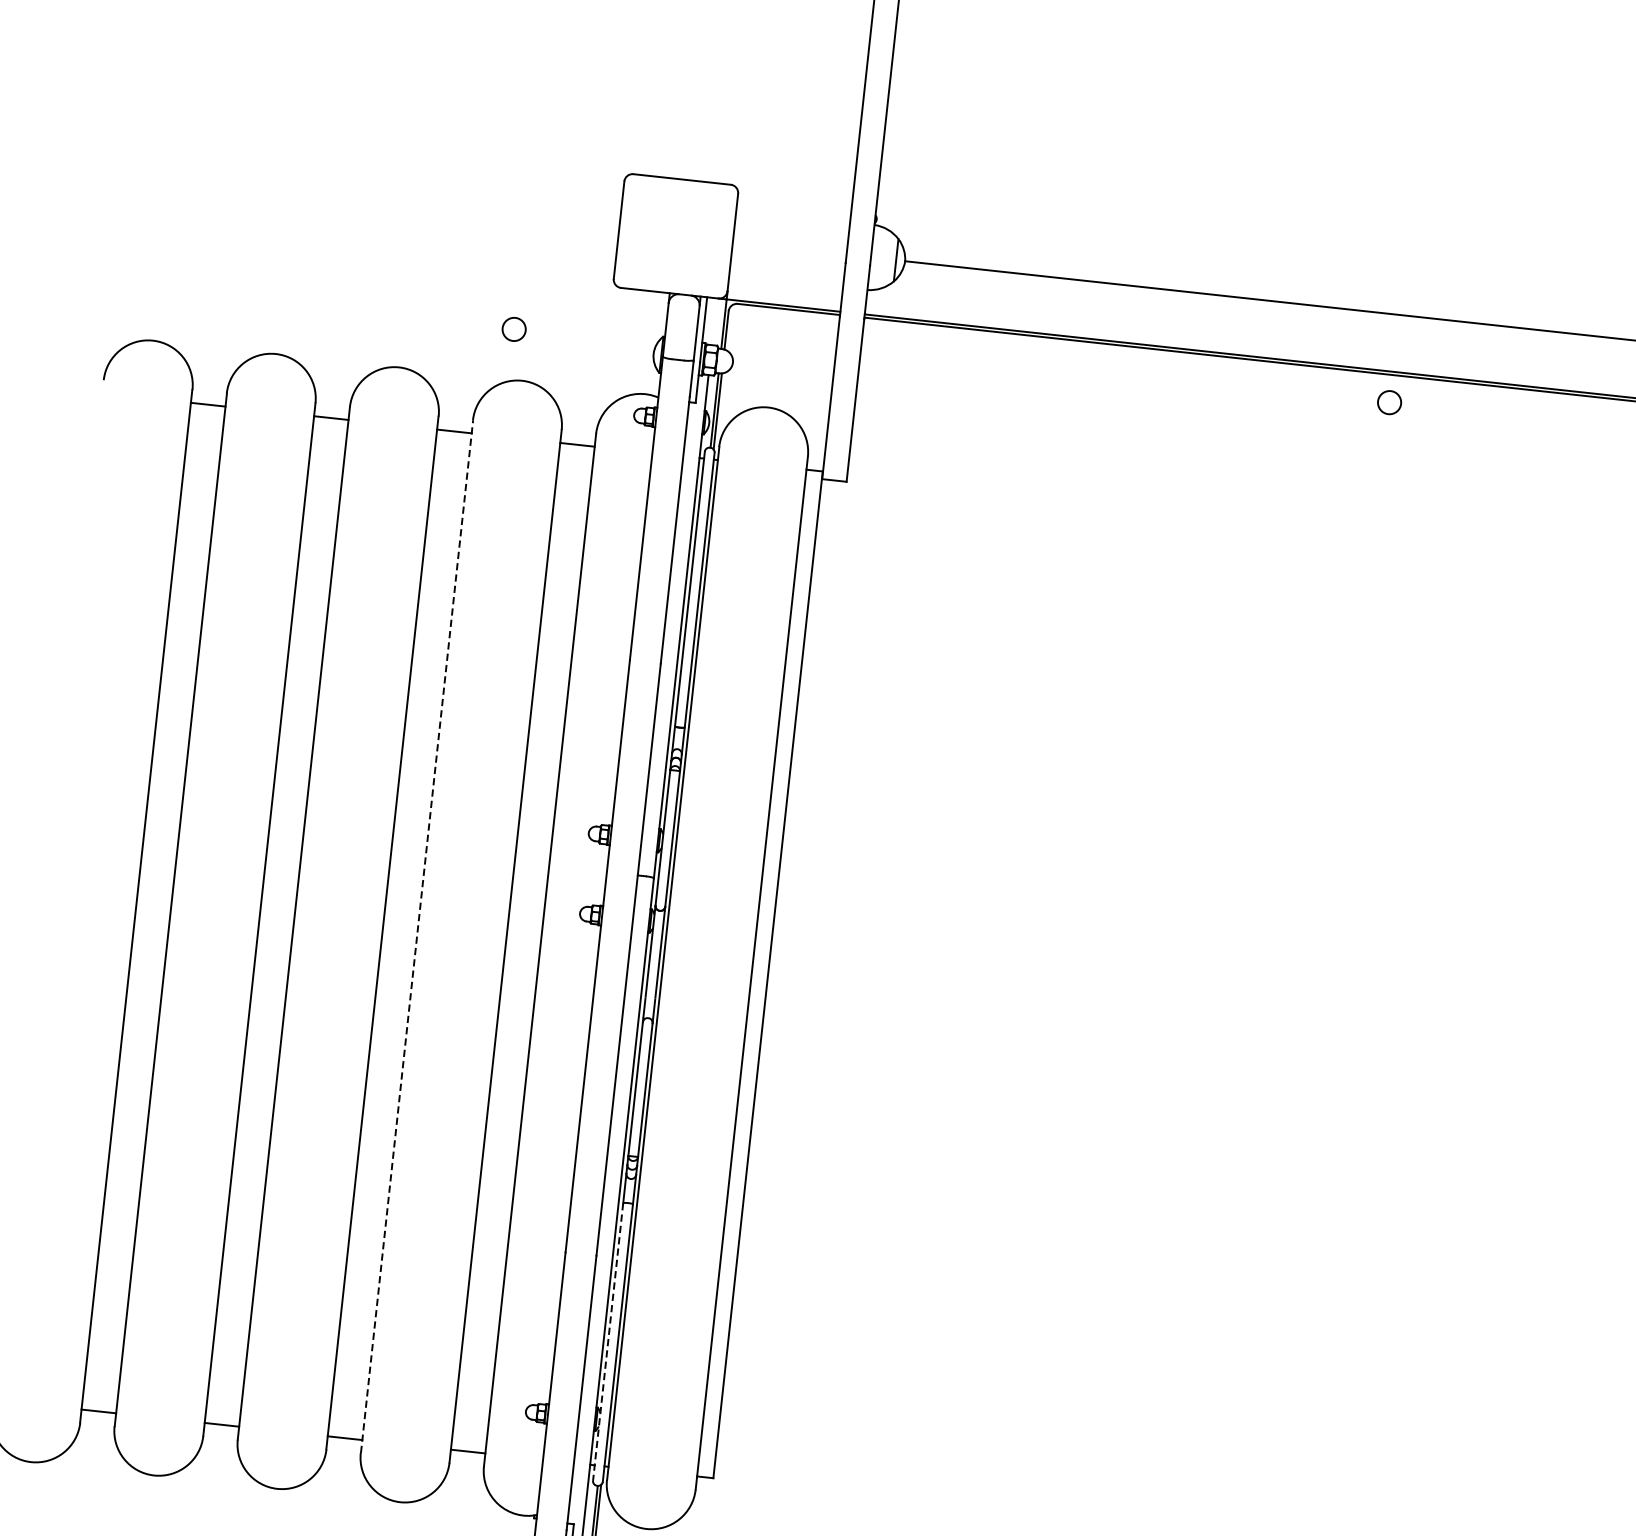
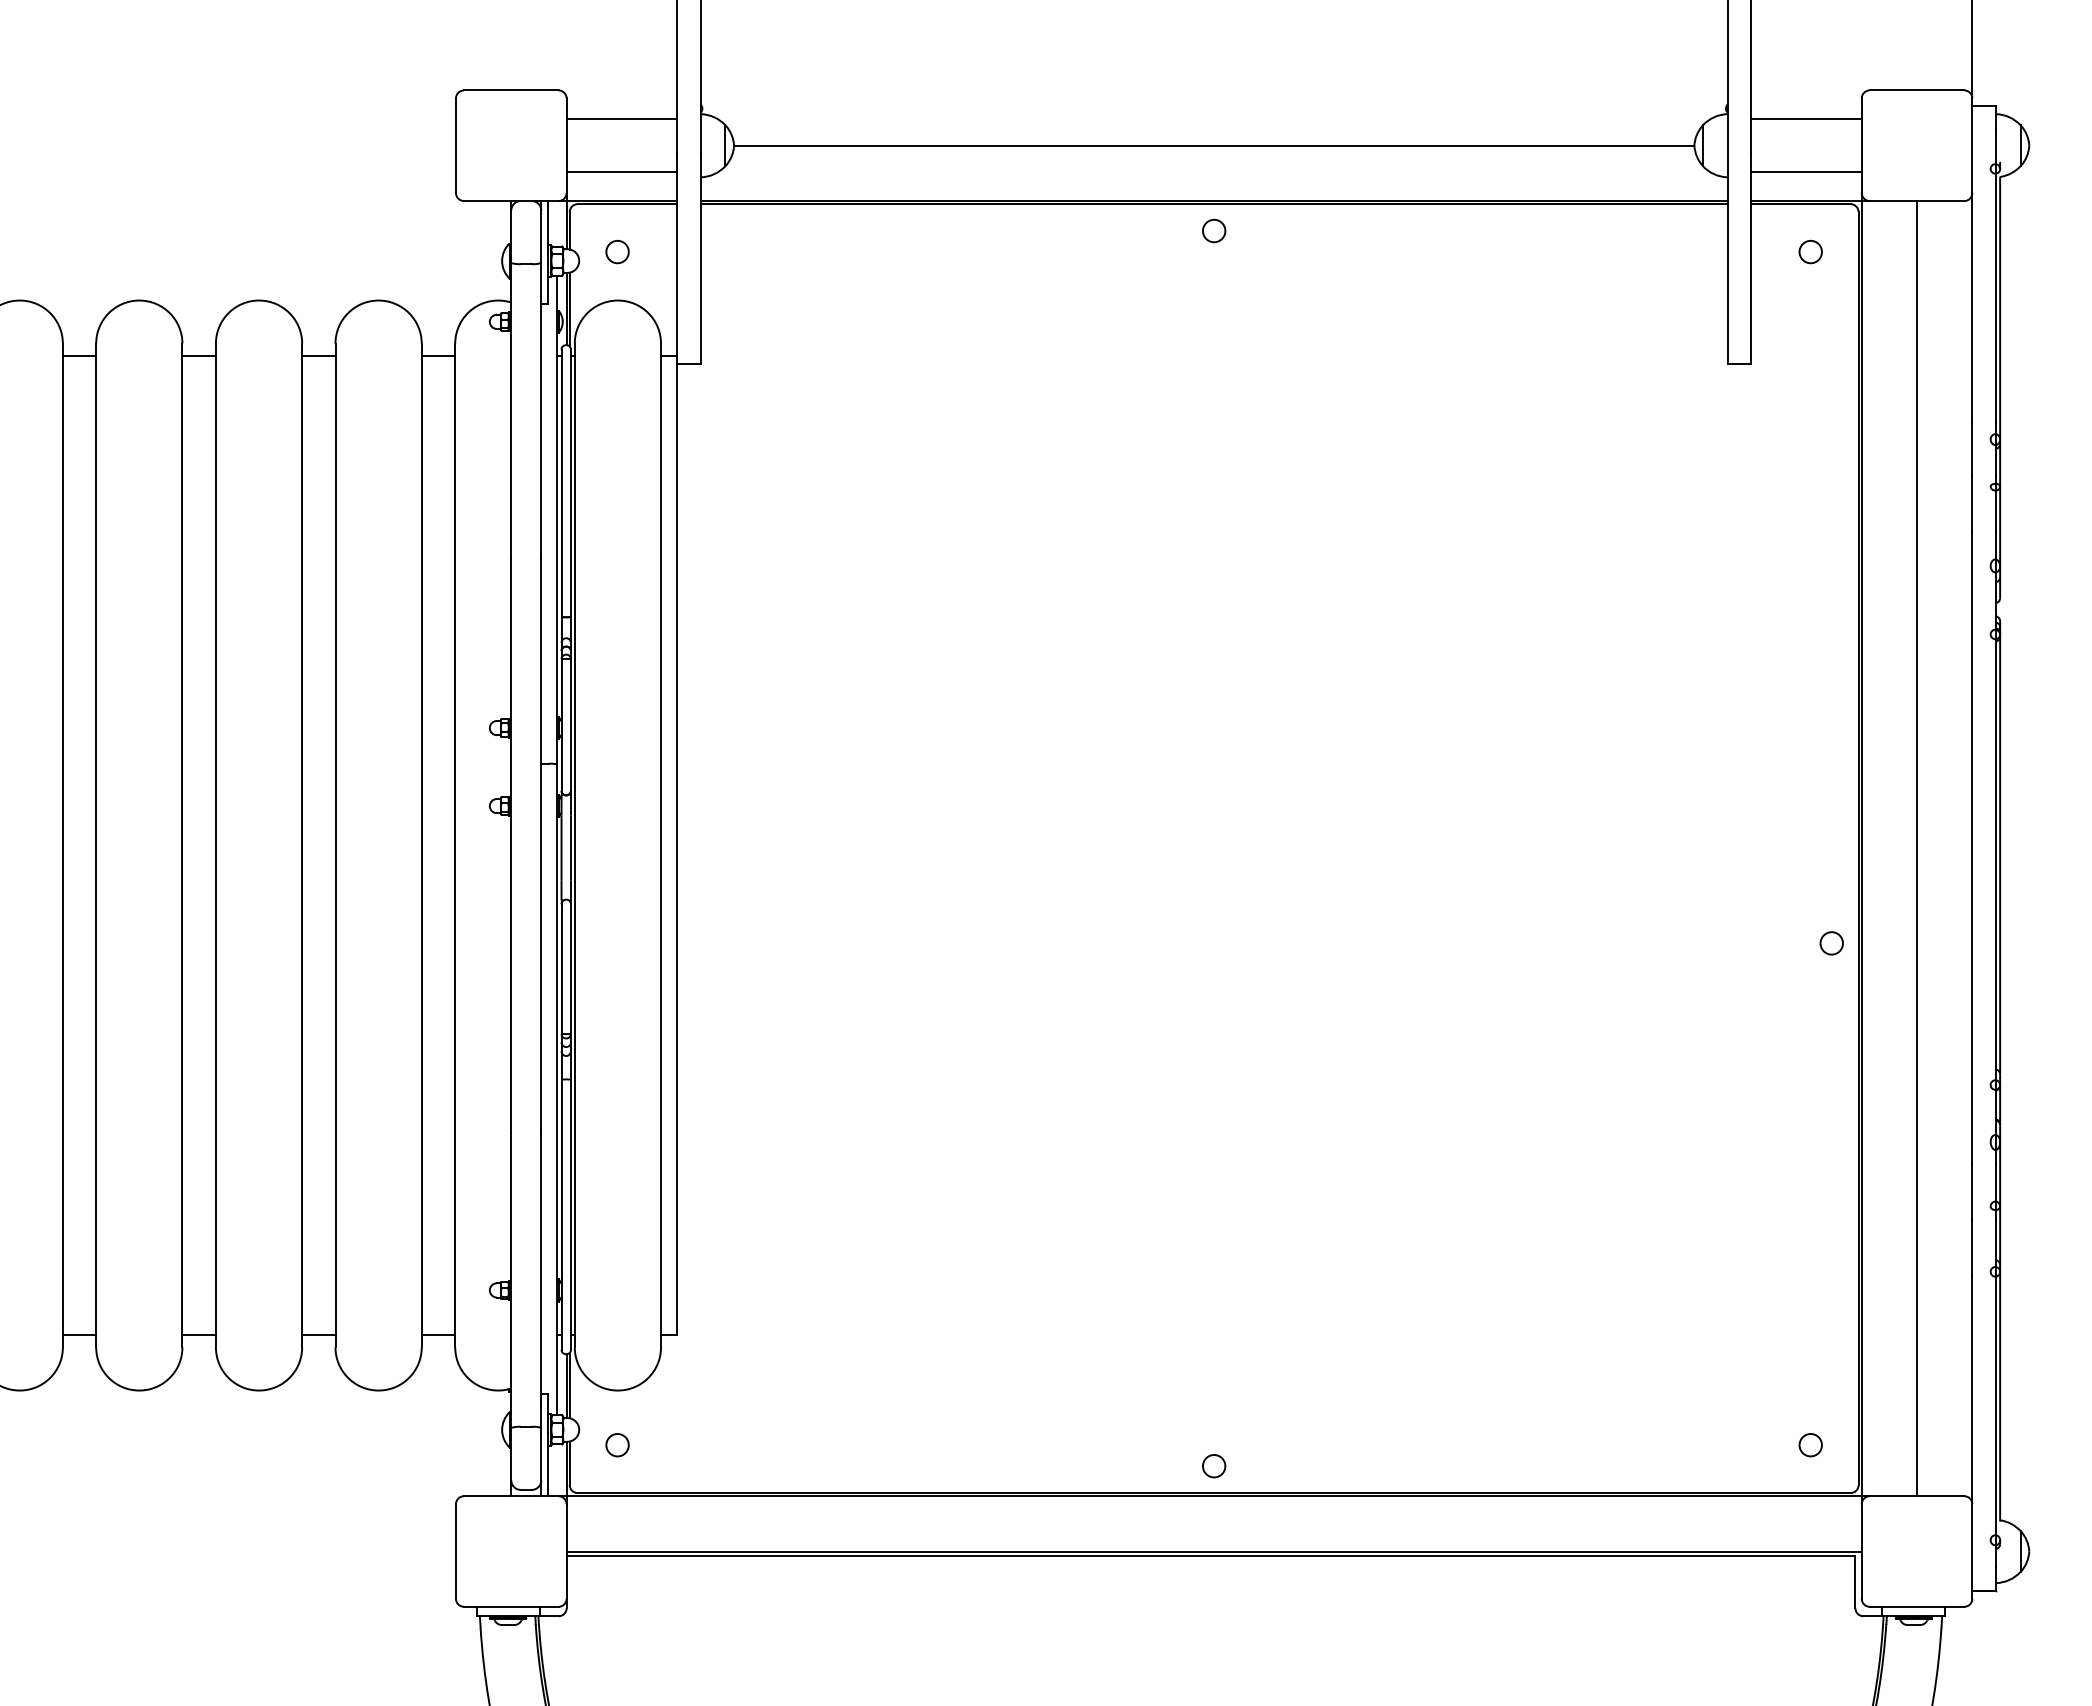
line: (792, 221) -> (621, 119), added
line: (786, 276) -> (621, 172), added
circle: (514, 328) -> (617, 251), moved
line: (416, 936) -> (335, 845), dashed -> solid
line: (608, 1341) -> (561, 1214), dashed -> solid

